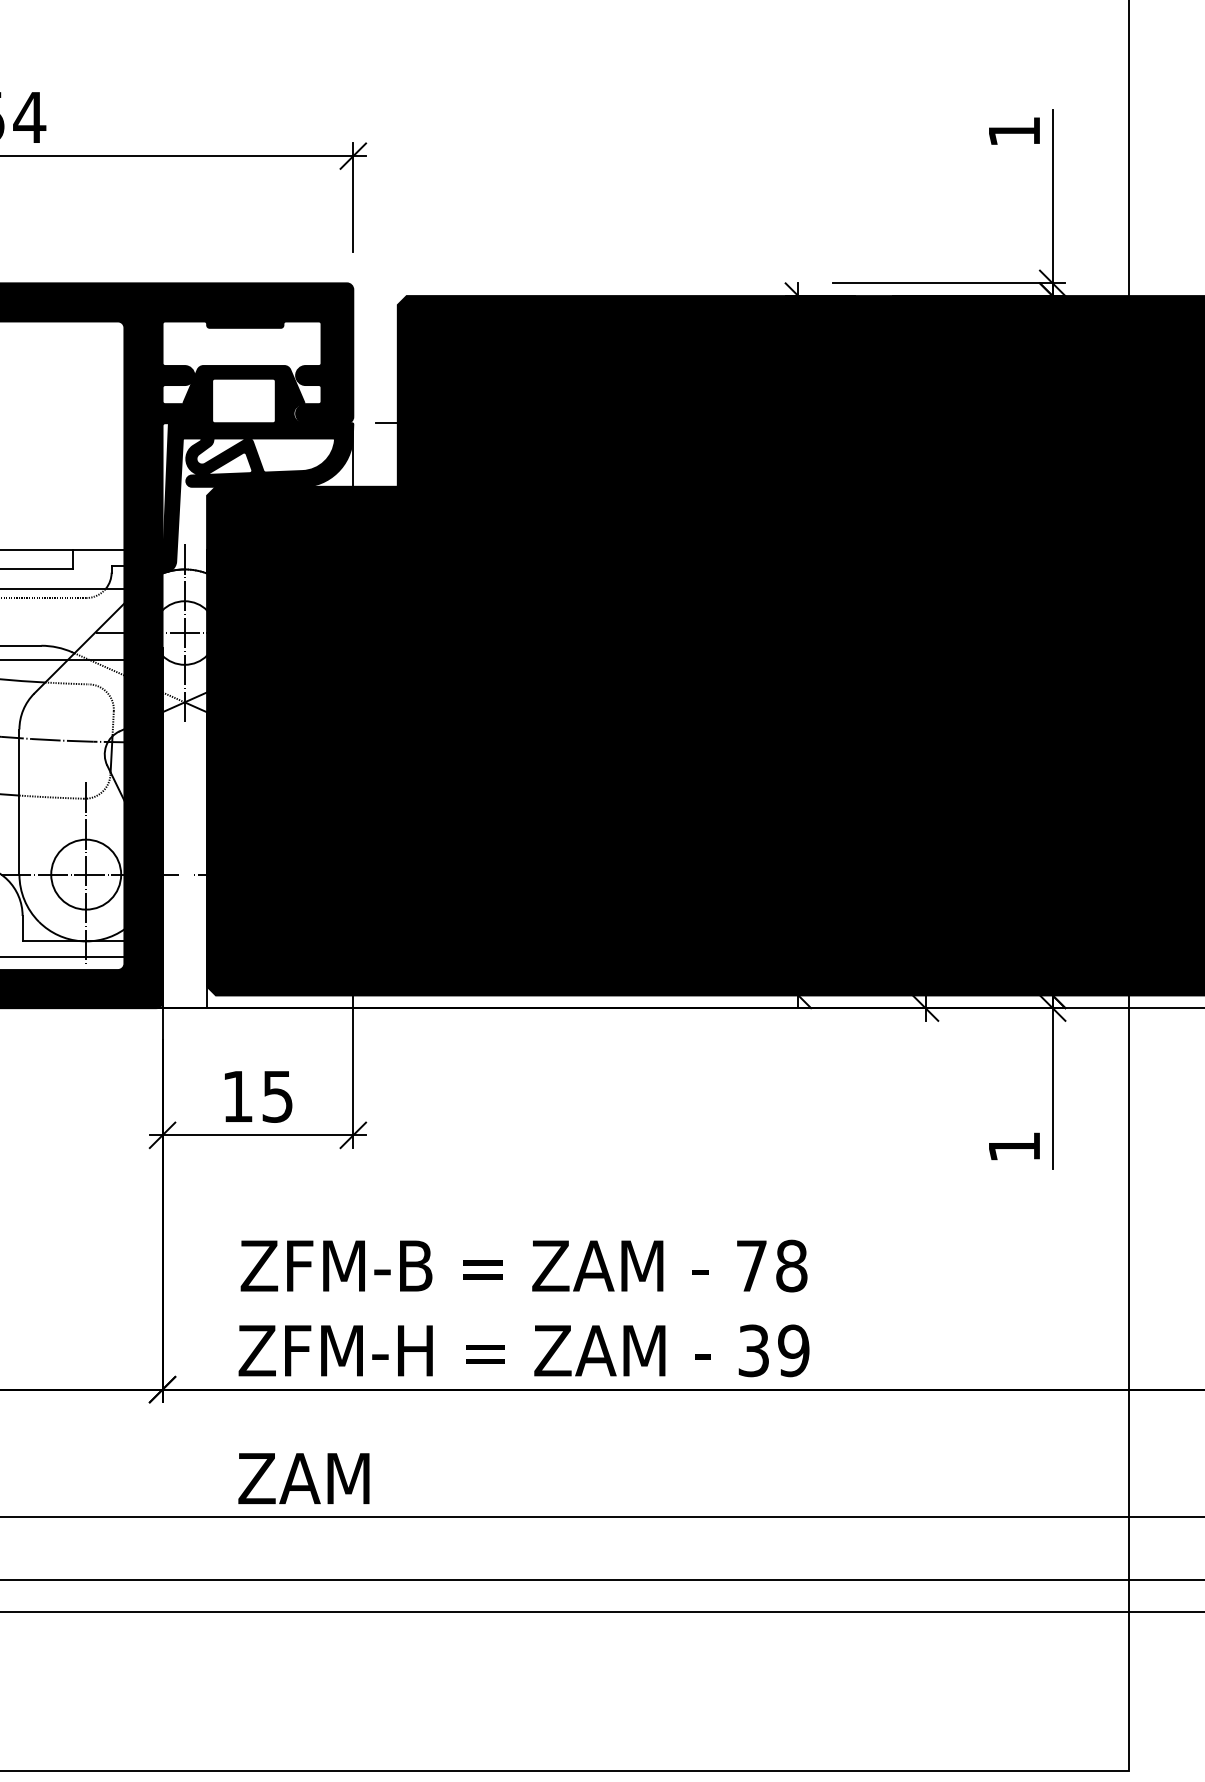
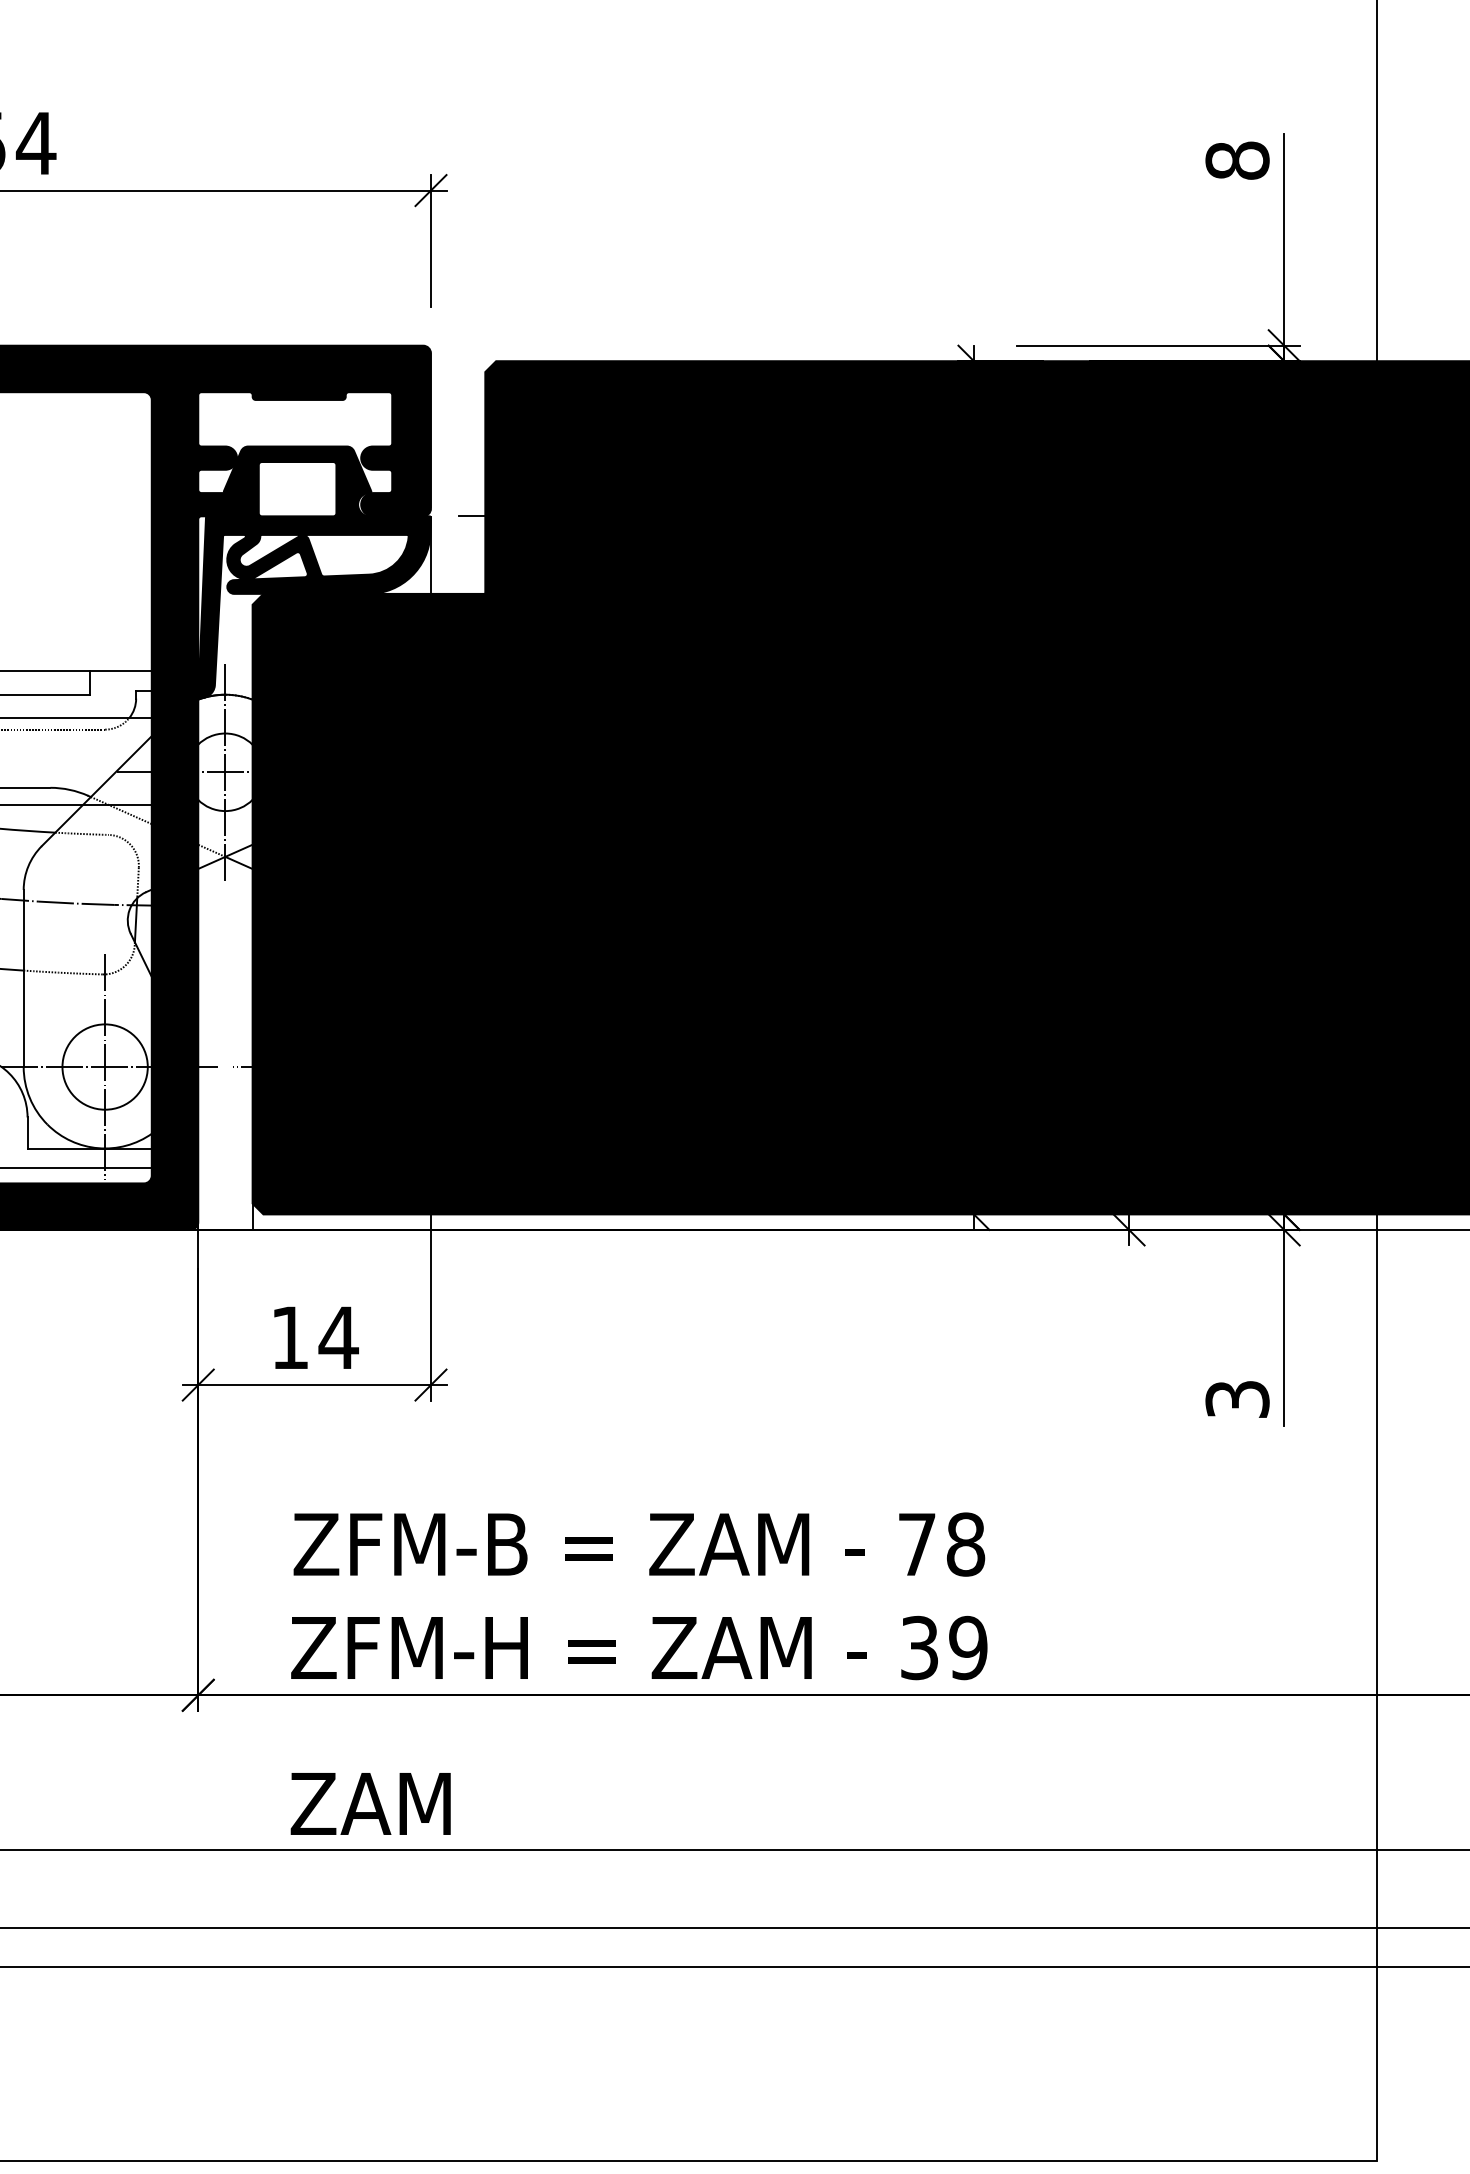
text: (1014, 131) -> (1237, 160), 1 -> 8
text: (277, 1097) -> (338, 1338), 15 -> 14
text: (1014, 1147) -> (1237, 1399), 1 -> 3

